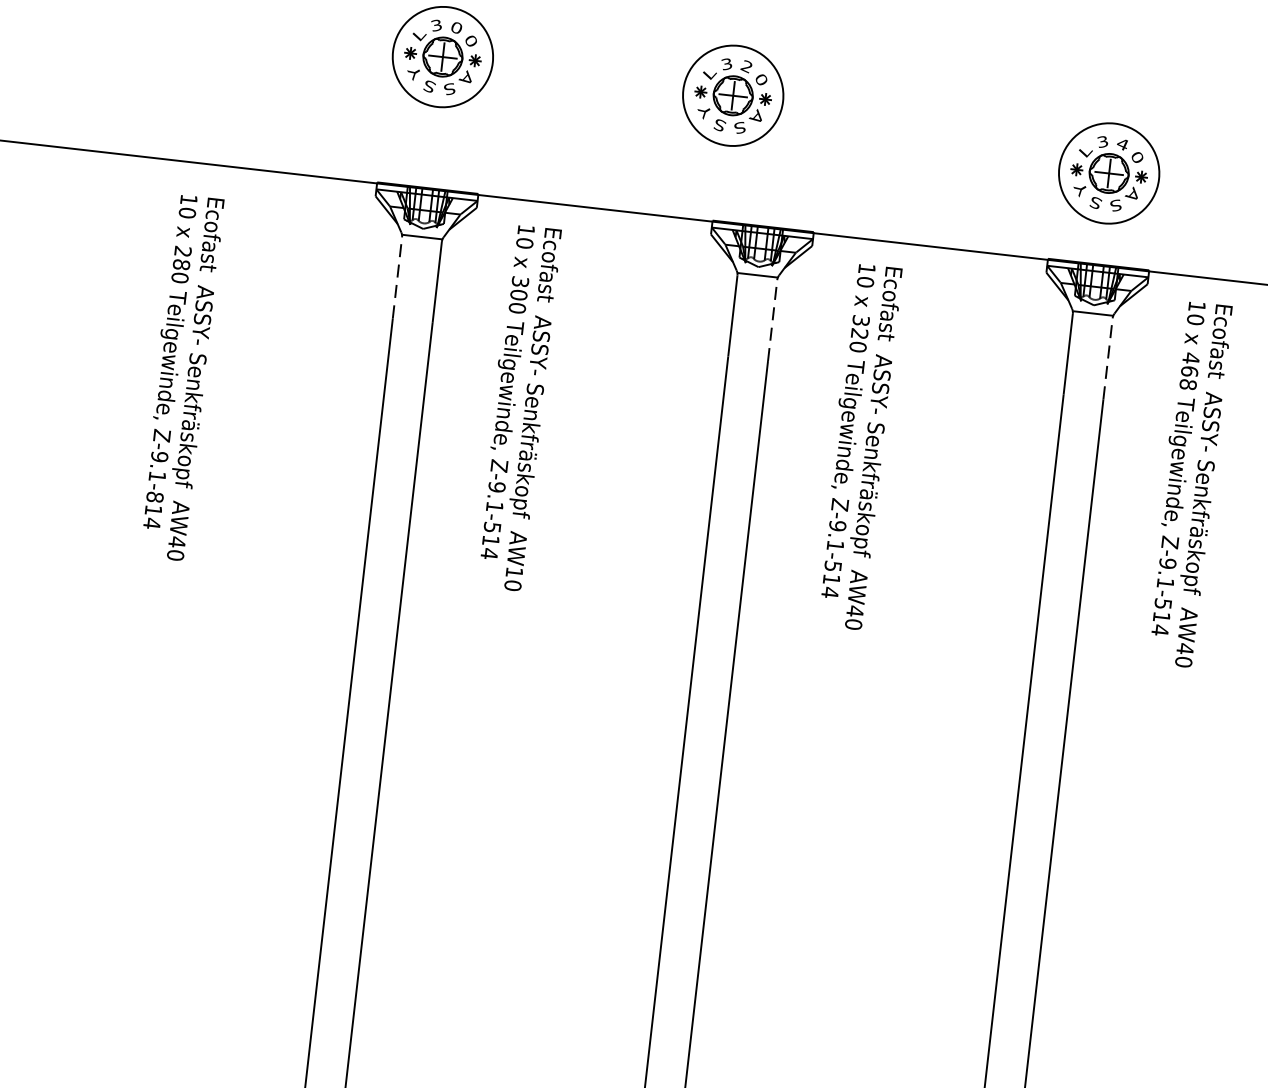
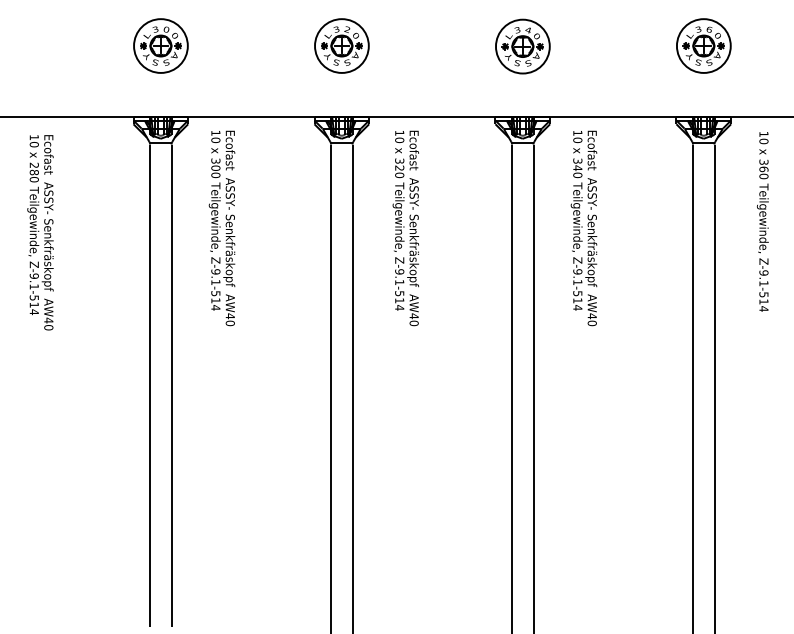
part: (732, 94) -> (341, 45), moved
part: (1108, 173) -> (522, 46), moved
line: (398, 278) -> (150, 166), dashed -> solid
line: (772, 320) -> (352, 166), dashed -> solid
line: (1107, 358) -> (533, 166), dashed -> solid
text: (1189, 371) -> (577, 168), 468 -> 340
text: (153, 496) -> (33, 297), Z-9.1-814 -> Z-9.1-514
text: (512, 572) -> (229, 316), AW10 -> AW40

